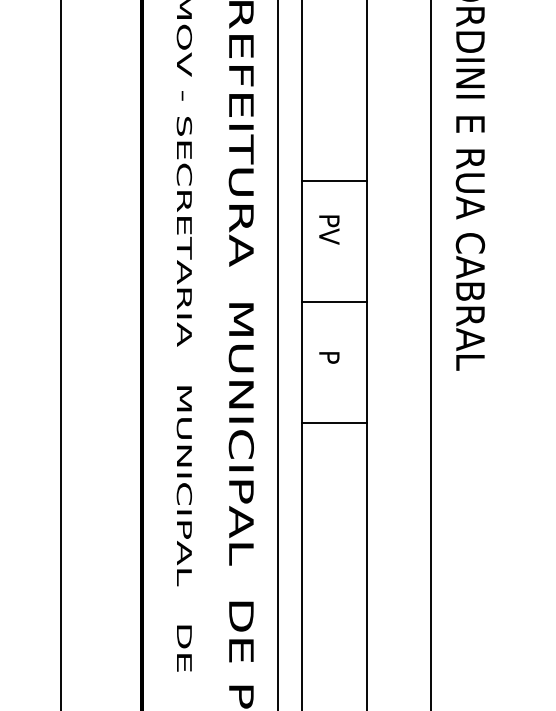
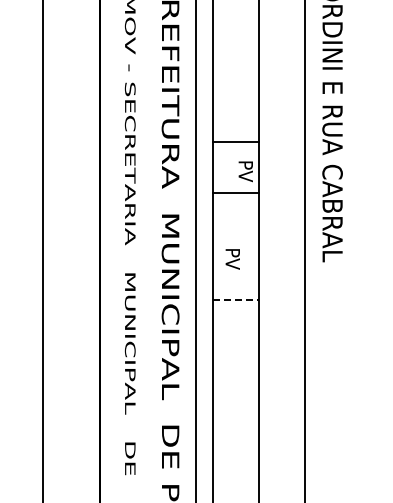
line: (334, 180) -> (236, 141), moved
text: (328, 229) -> (245, 171), moved
line: (334, 301) -> (236, 192), moved
text: (328, 372) -> (232, 263), P -> PV
line: (334, 423) -> (236, 299), solid -> dashed

